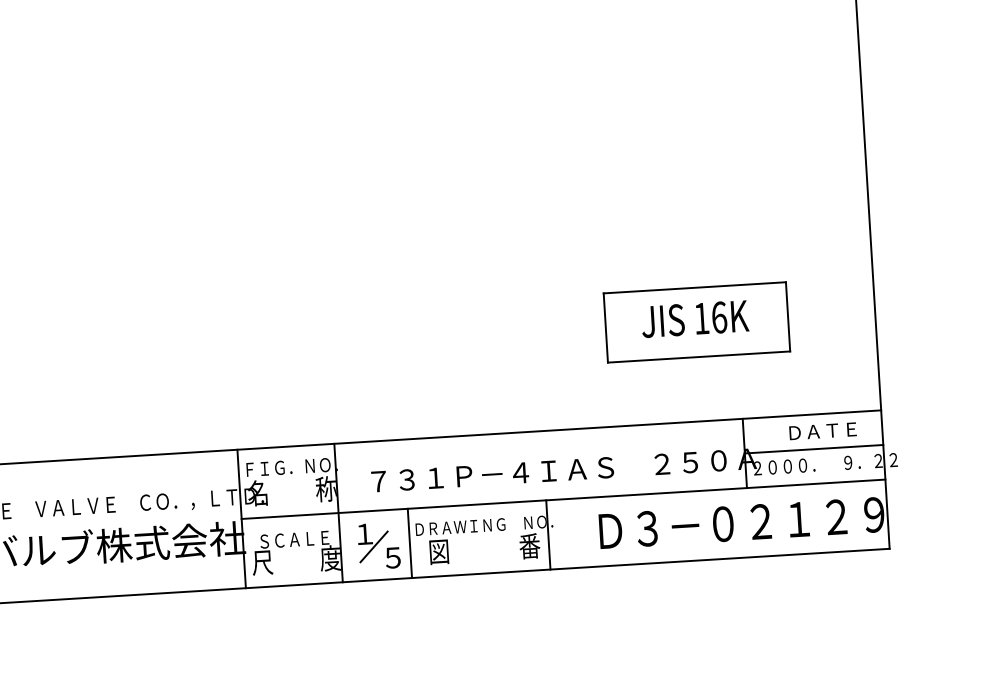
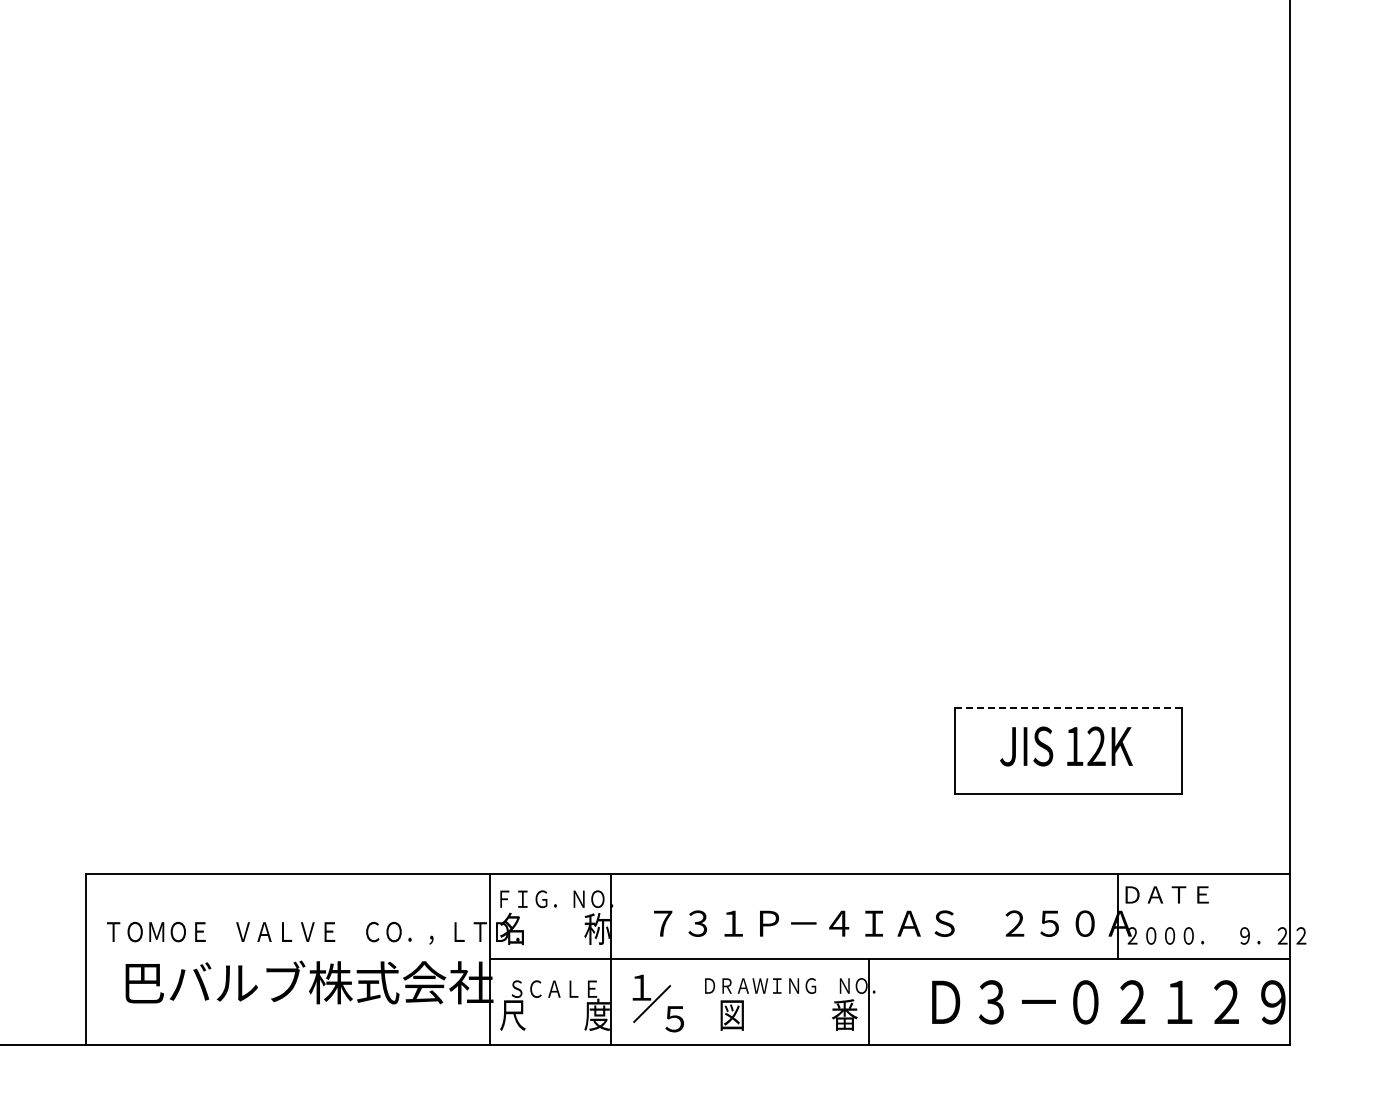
line: (694, 287) -> (1068, 707), solid -> dashed
text: (719, 317) -> (1096, 746), 16K -> 12K
text: (822, 430) -> (1166, 894), moved
line: (813, 449) -> (1203, 916), removed
line: (409, 543) -> (696, 1002), removed

